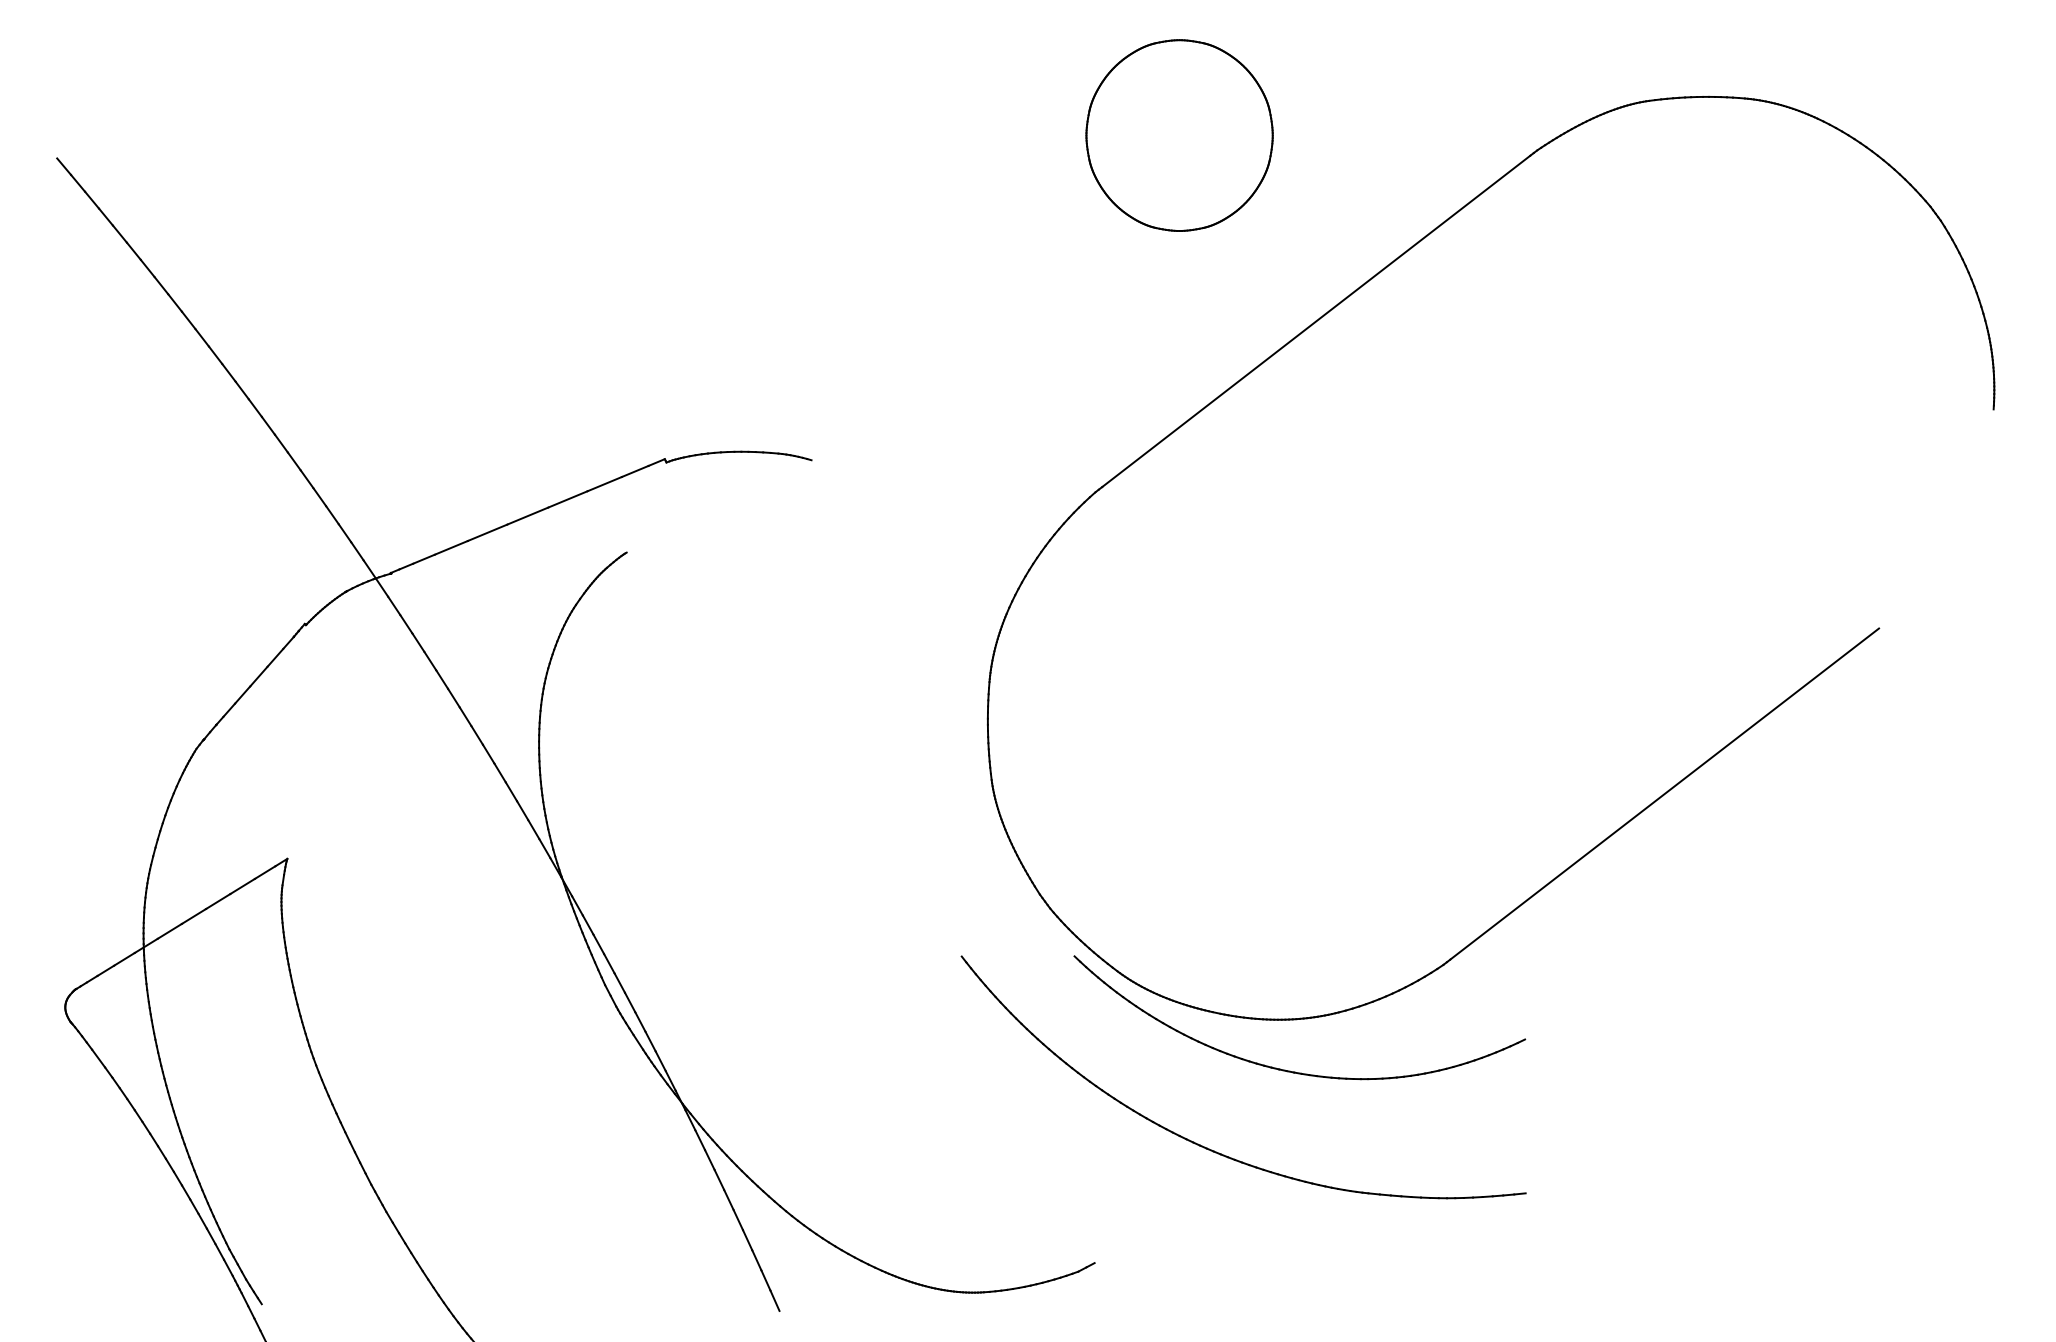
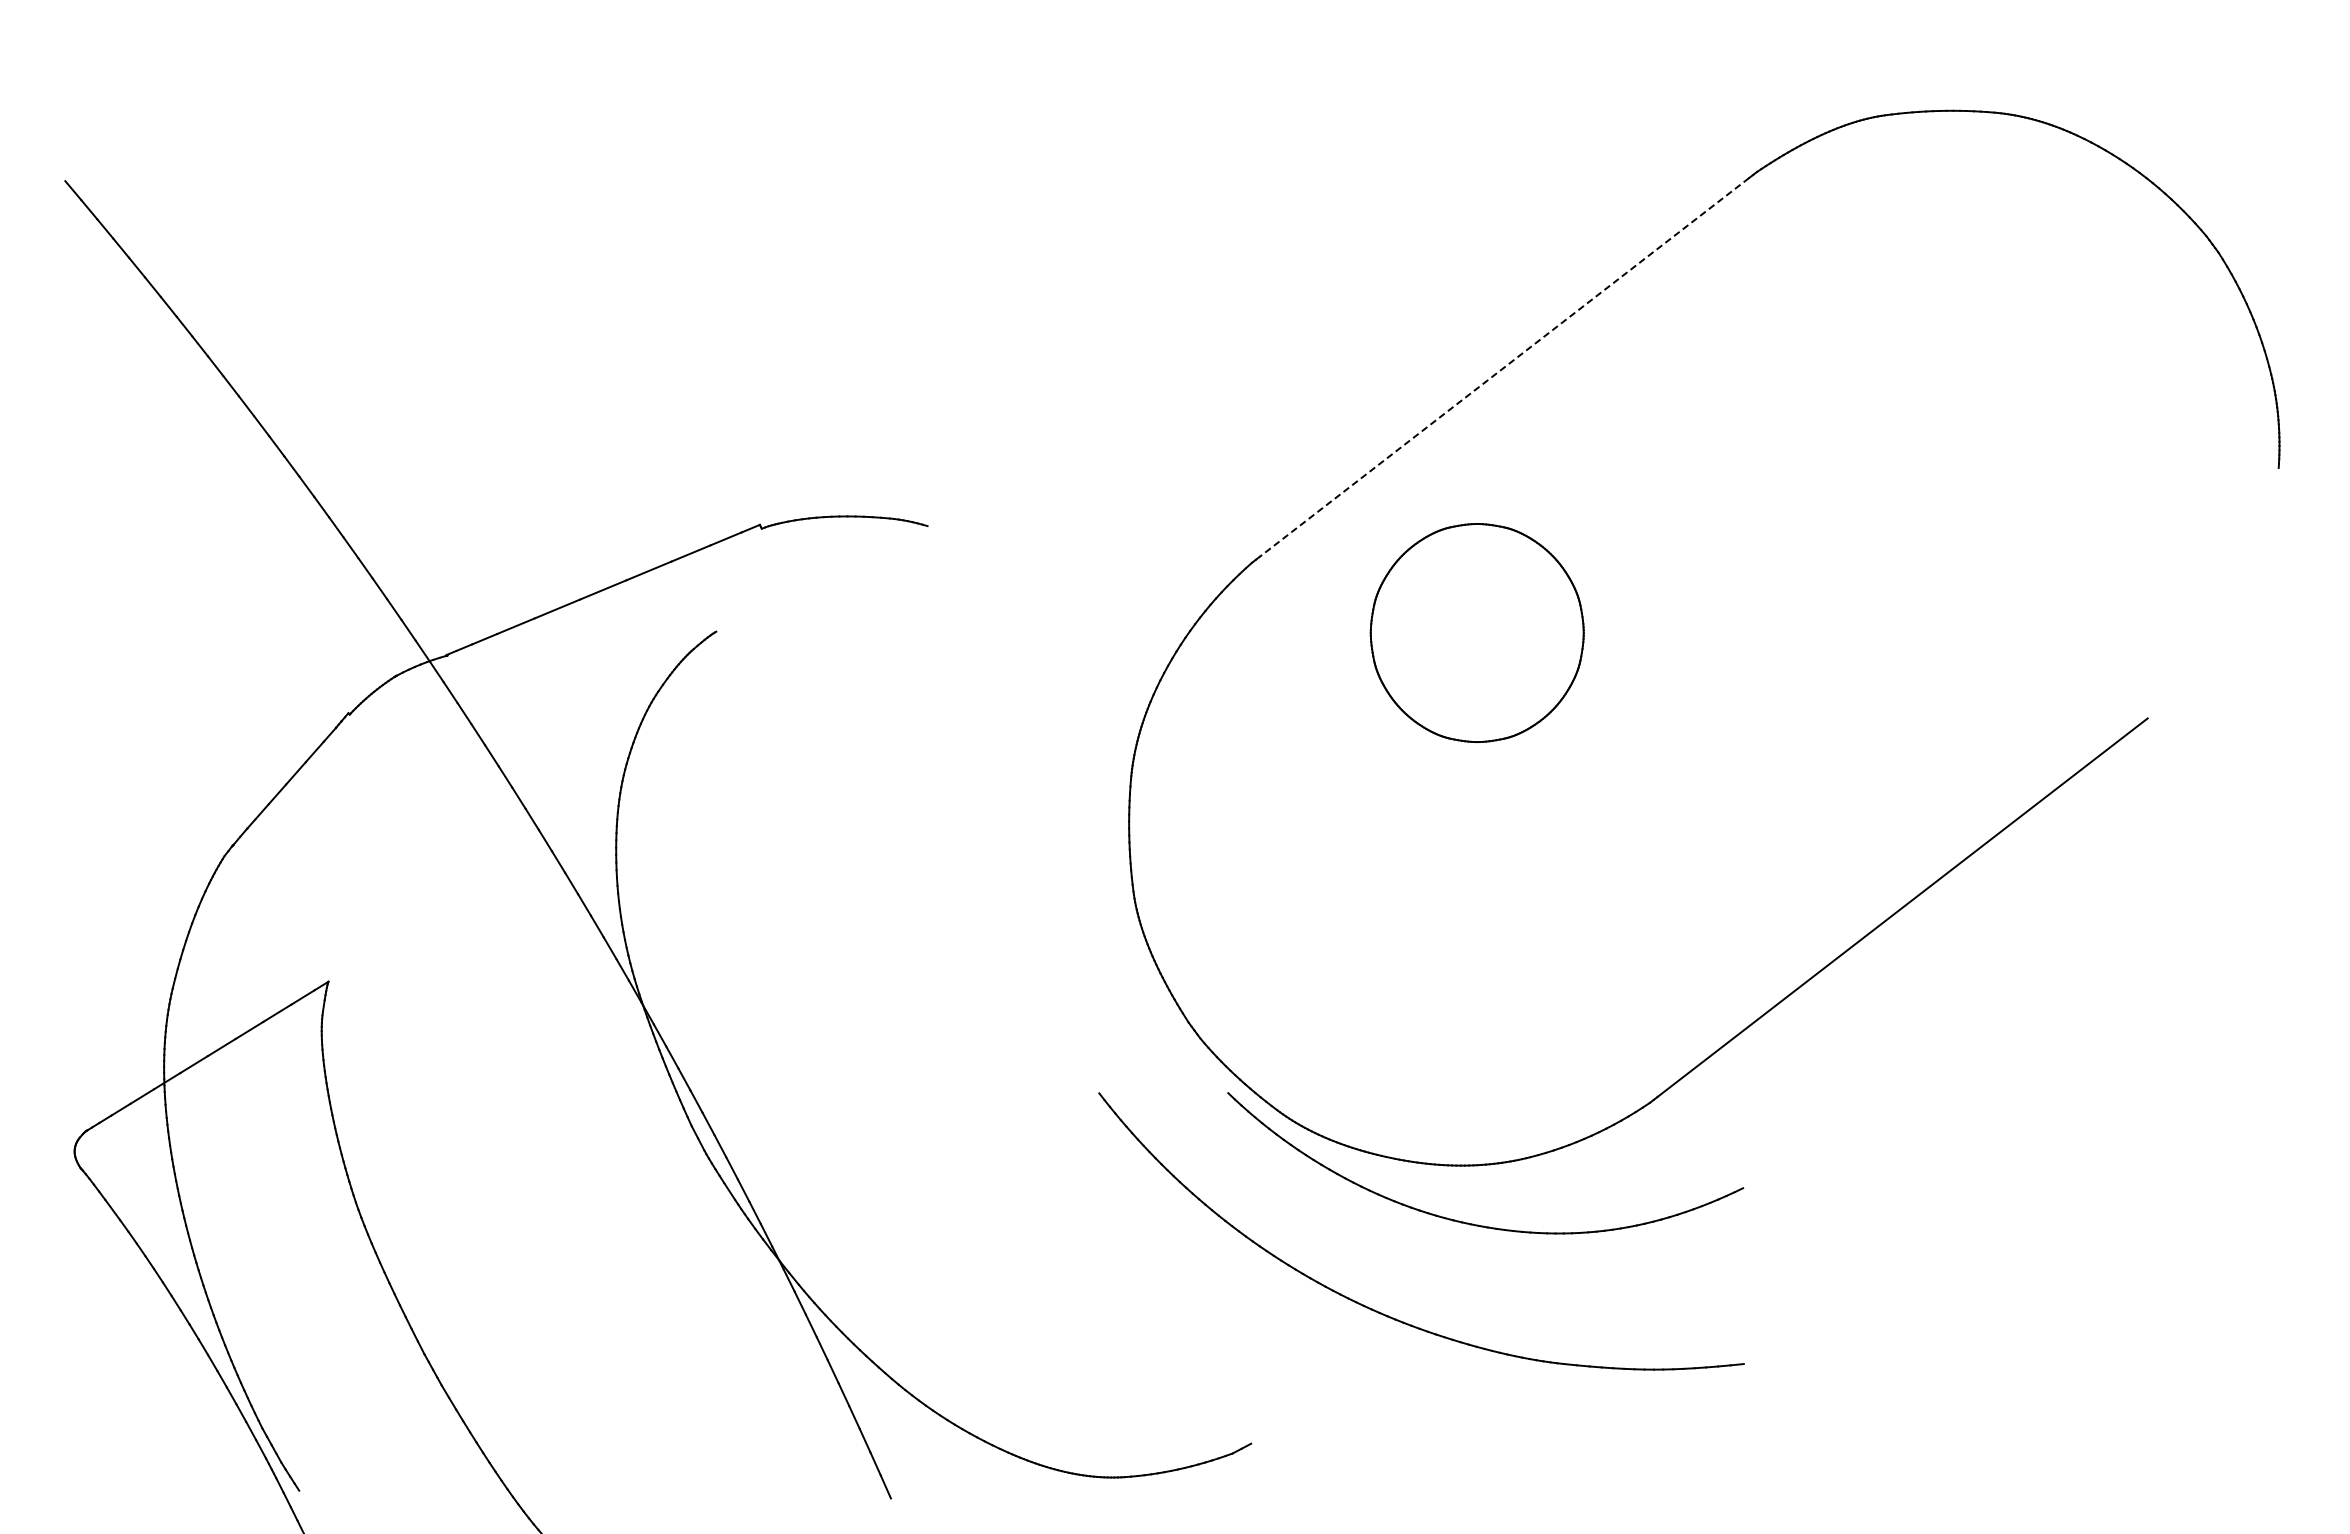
part: (1178, 135) -> (1476, 632), moved
line: (1316, 321) -> (1504, 367), solid -> dashed

